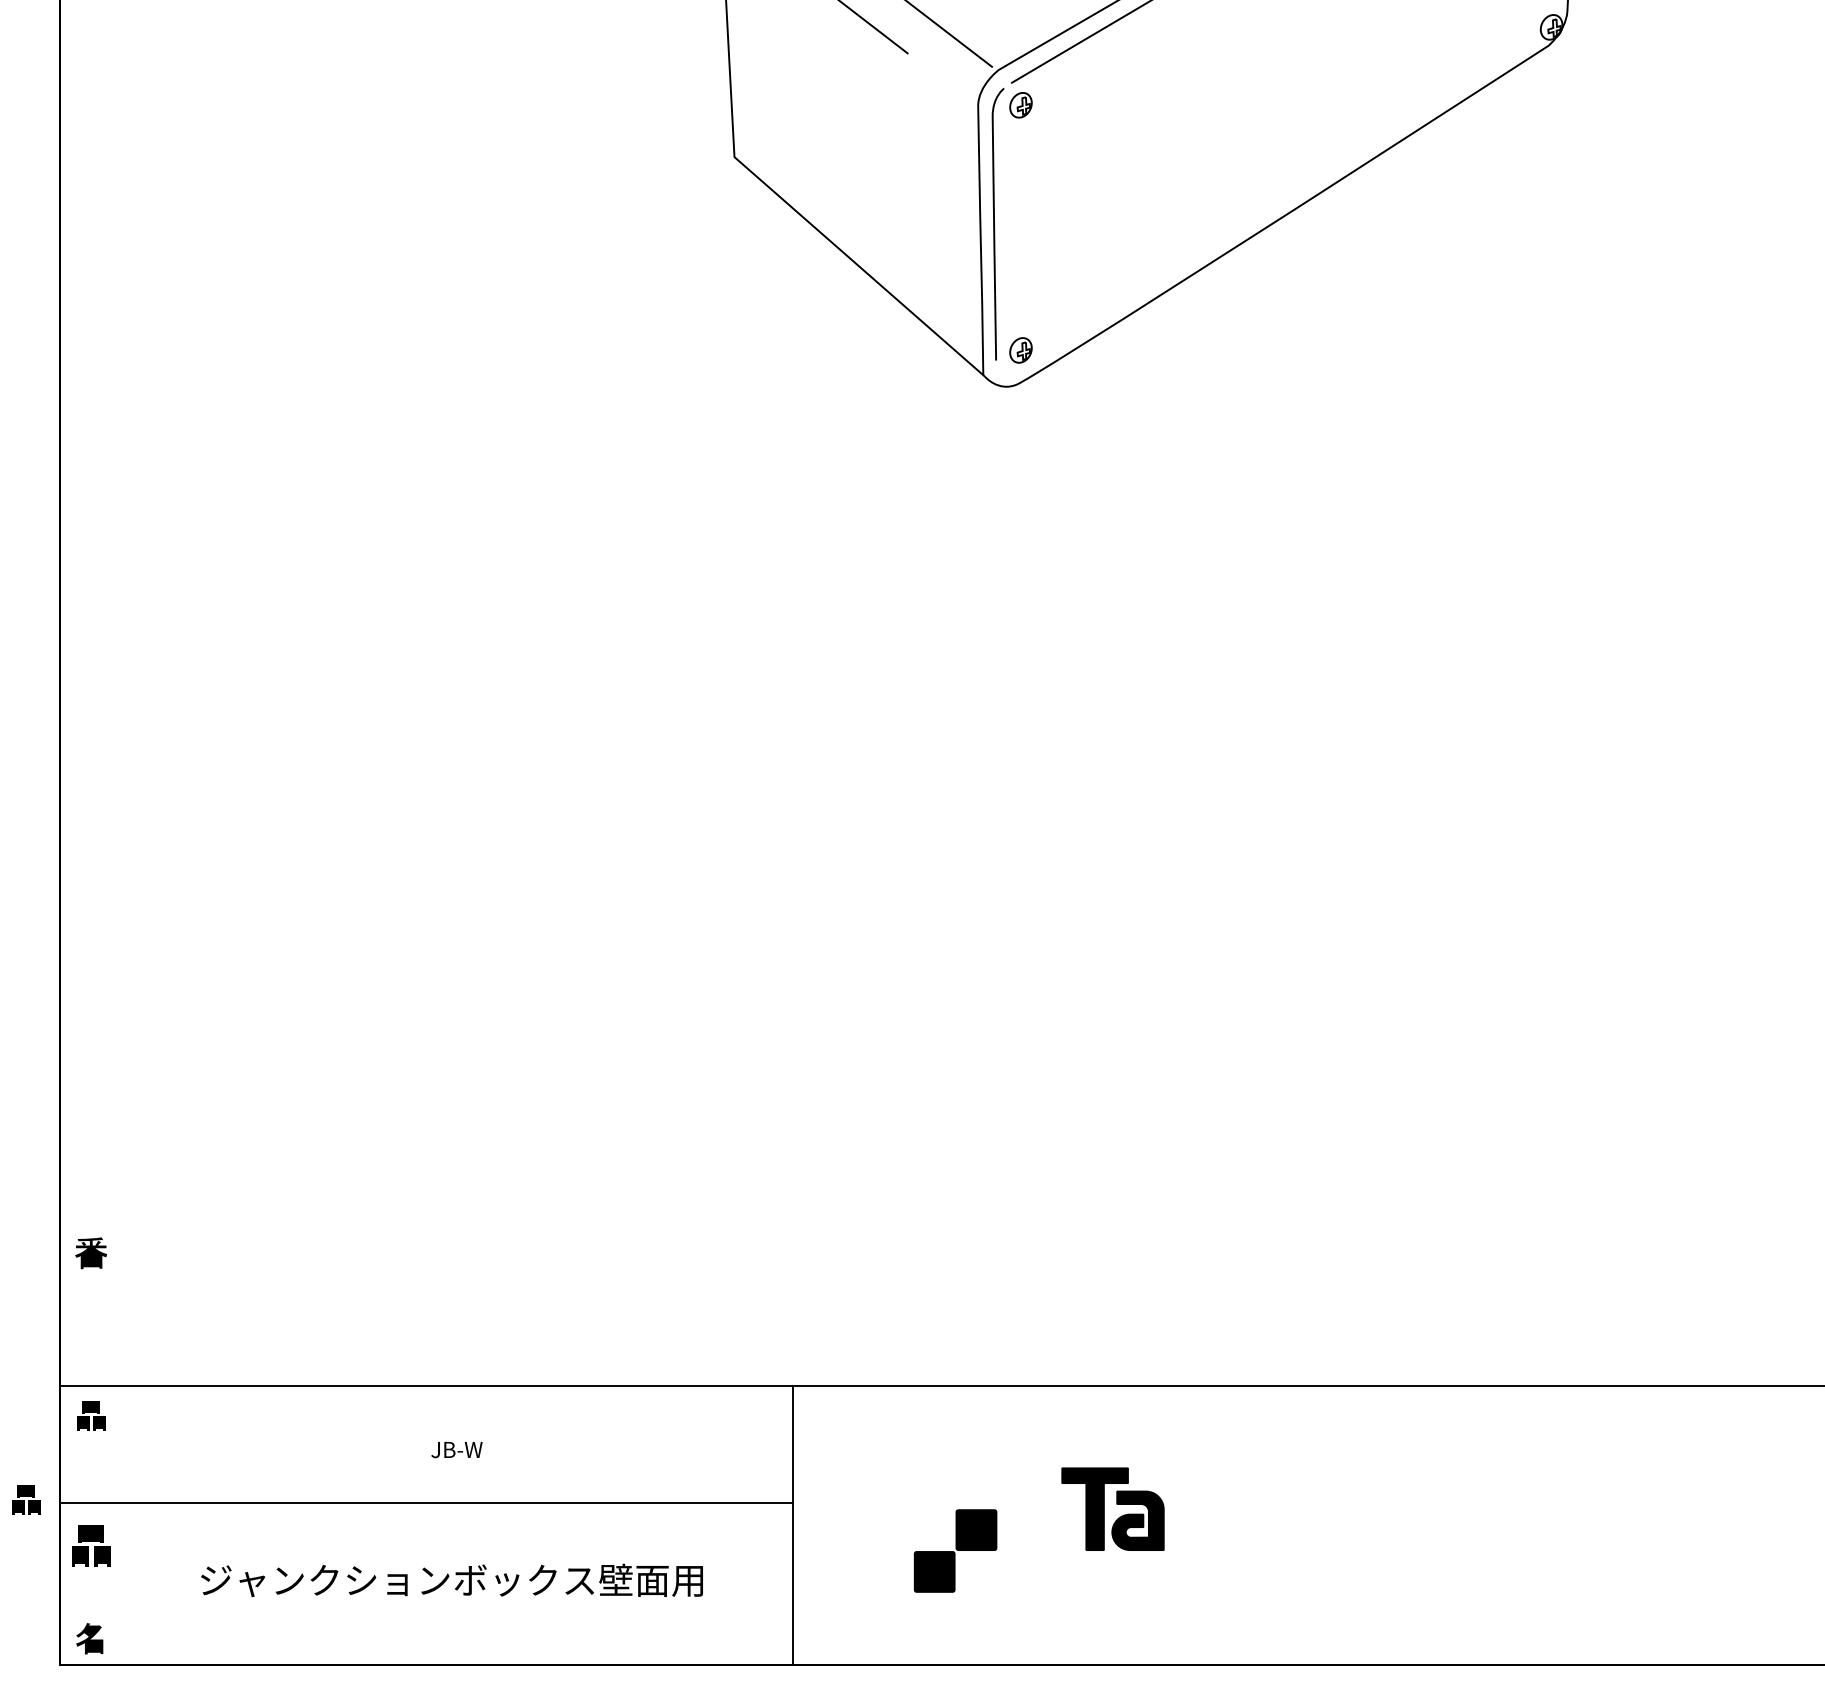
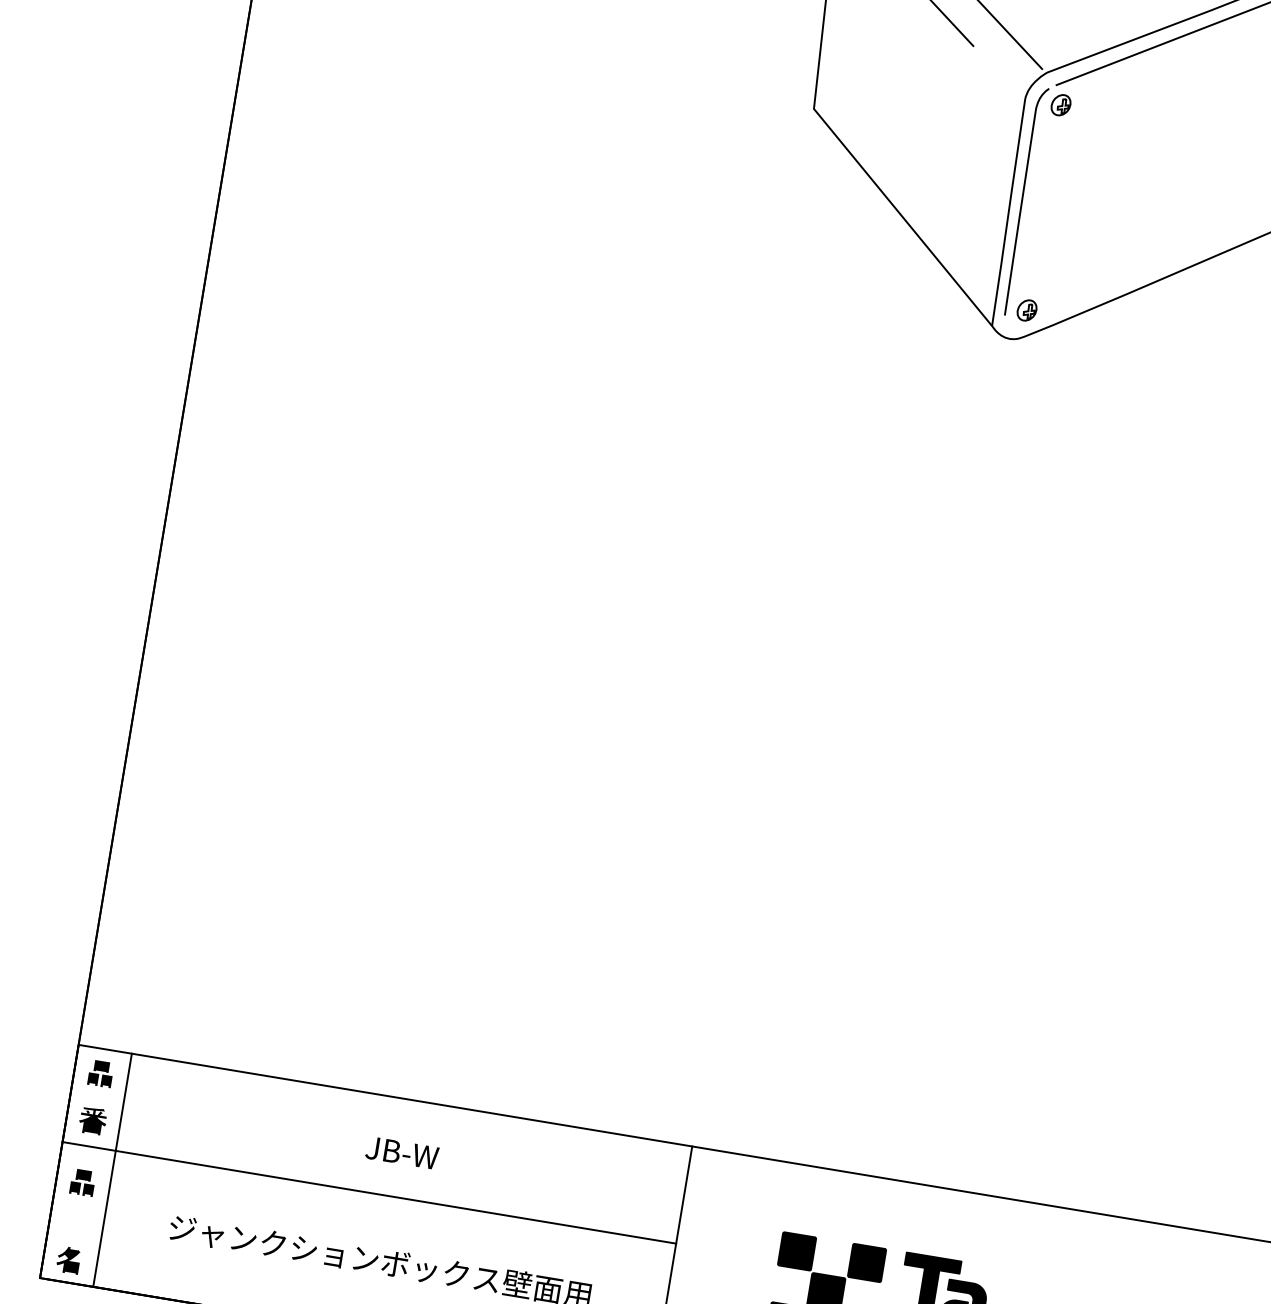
part: (91, 1253) -> (93, 1121), moved
part: (456, 1449) -> (402, 1152), size x1.67
fill: (934, 1488) -> (796, 1251), added
fill: (1018, 1488) -> (867, 1263), added
part: (26, 1499) -> (34, 1134), removed
line: (123, 1525) -> (112, 1170), added
part: (91, 1545) -> (83, 1182), size x0.71

